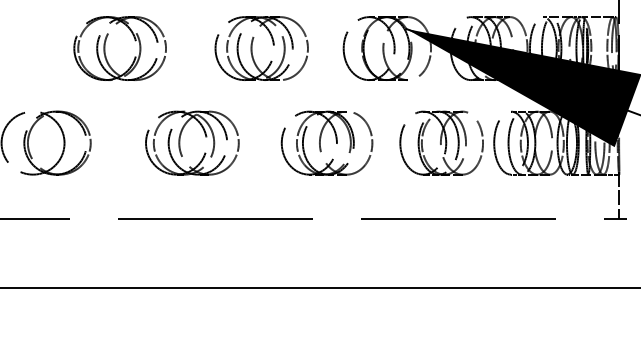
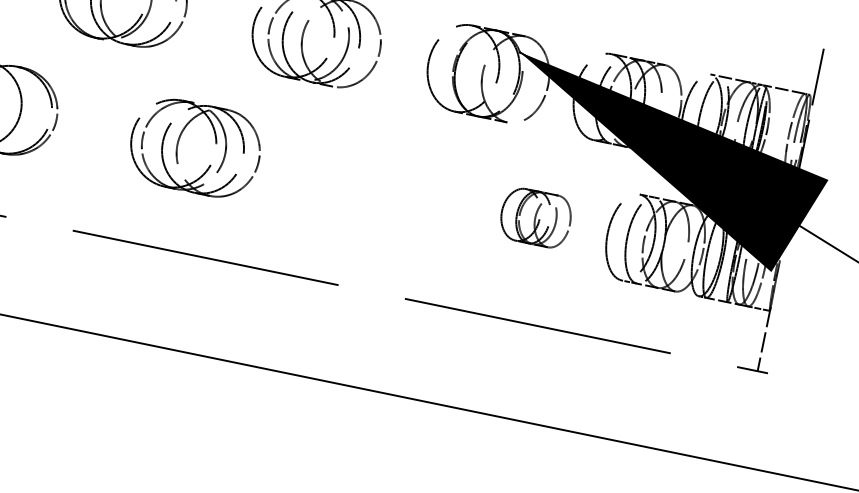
part: (326, 142) -> (378, 184), removed
part: (441, 142) -> (535, 217), size x0.6

